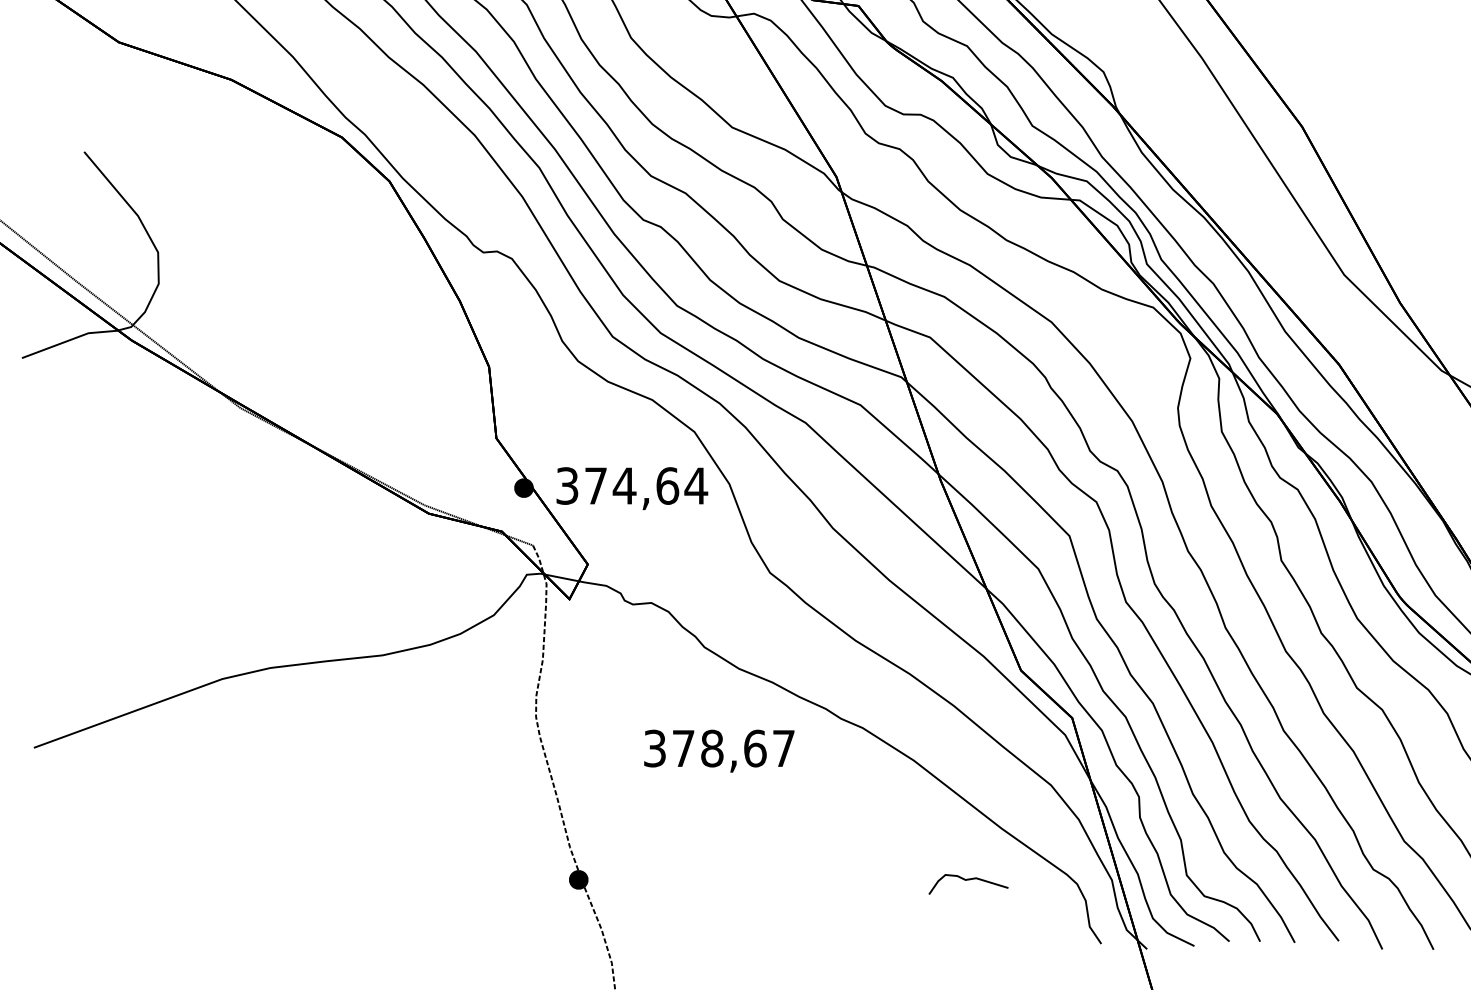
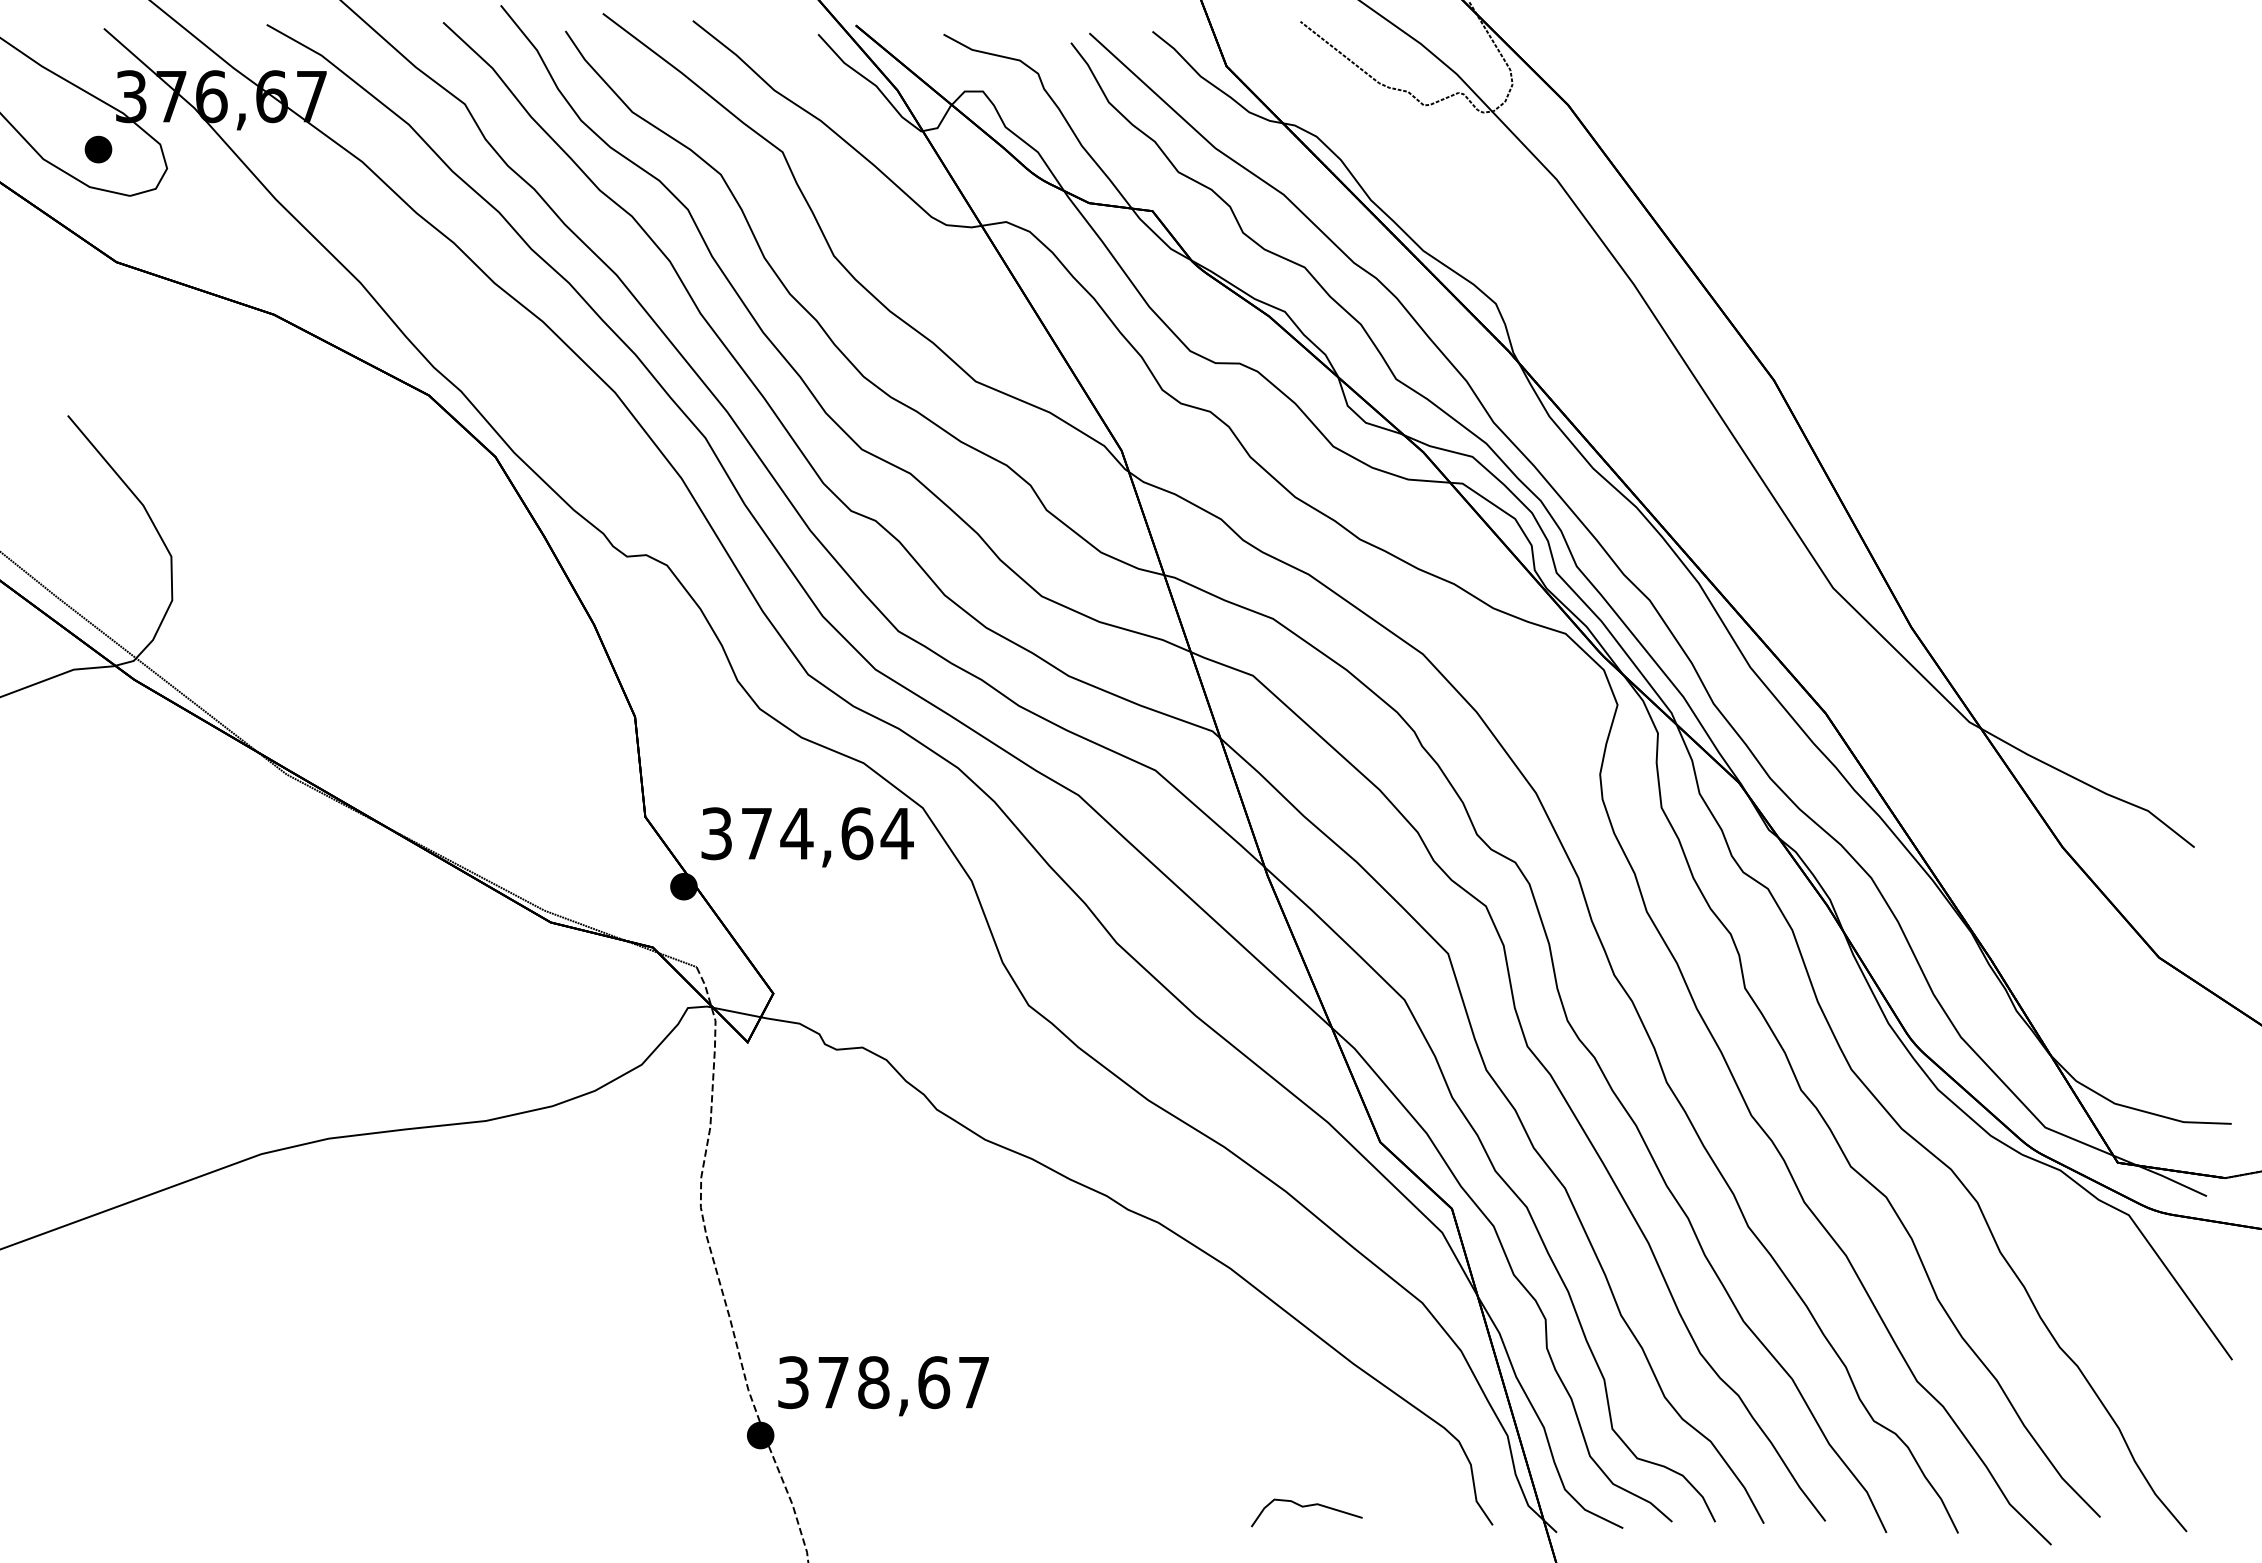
text: (632, 488) -> (807, 837), moved
text: (719, 751) -> (883, 1386), moved
curve: (967, 880) -> (1305, 1507), moved

